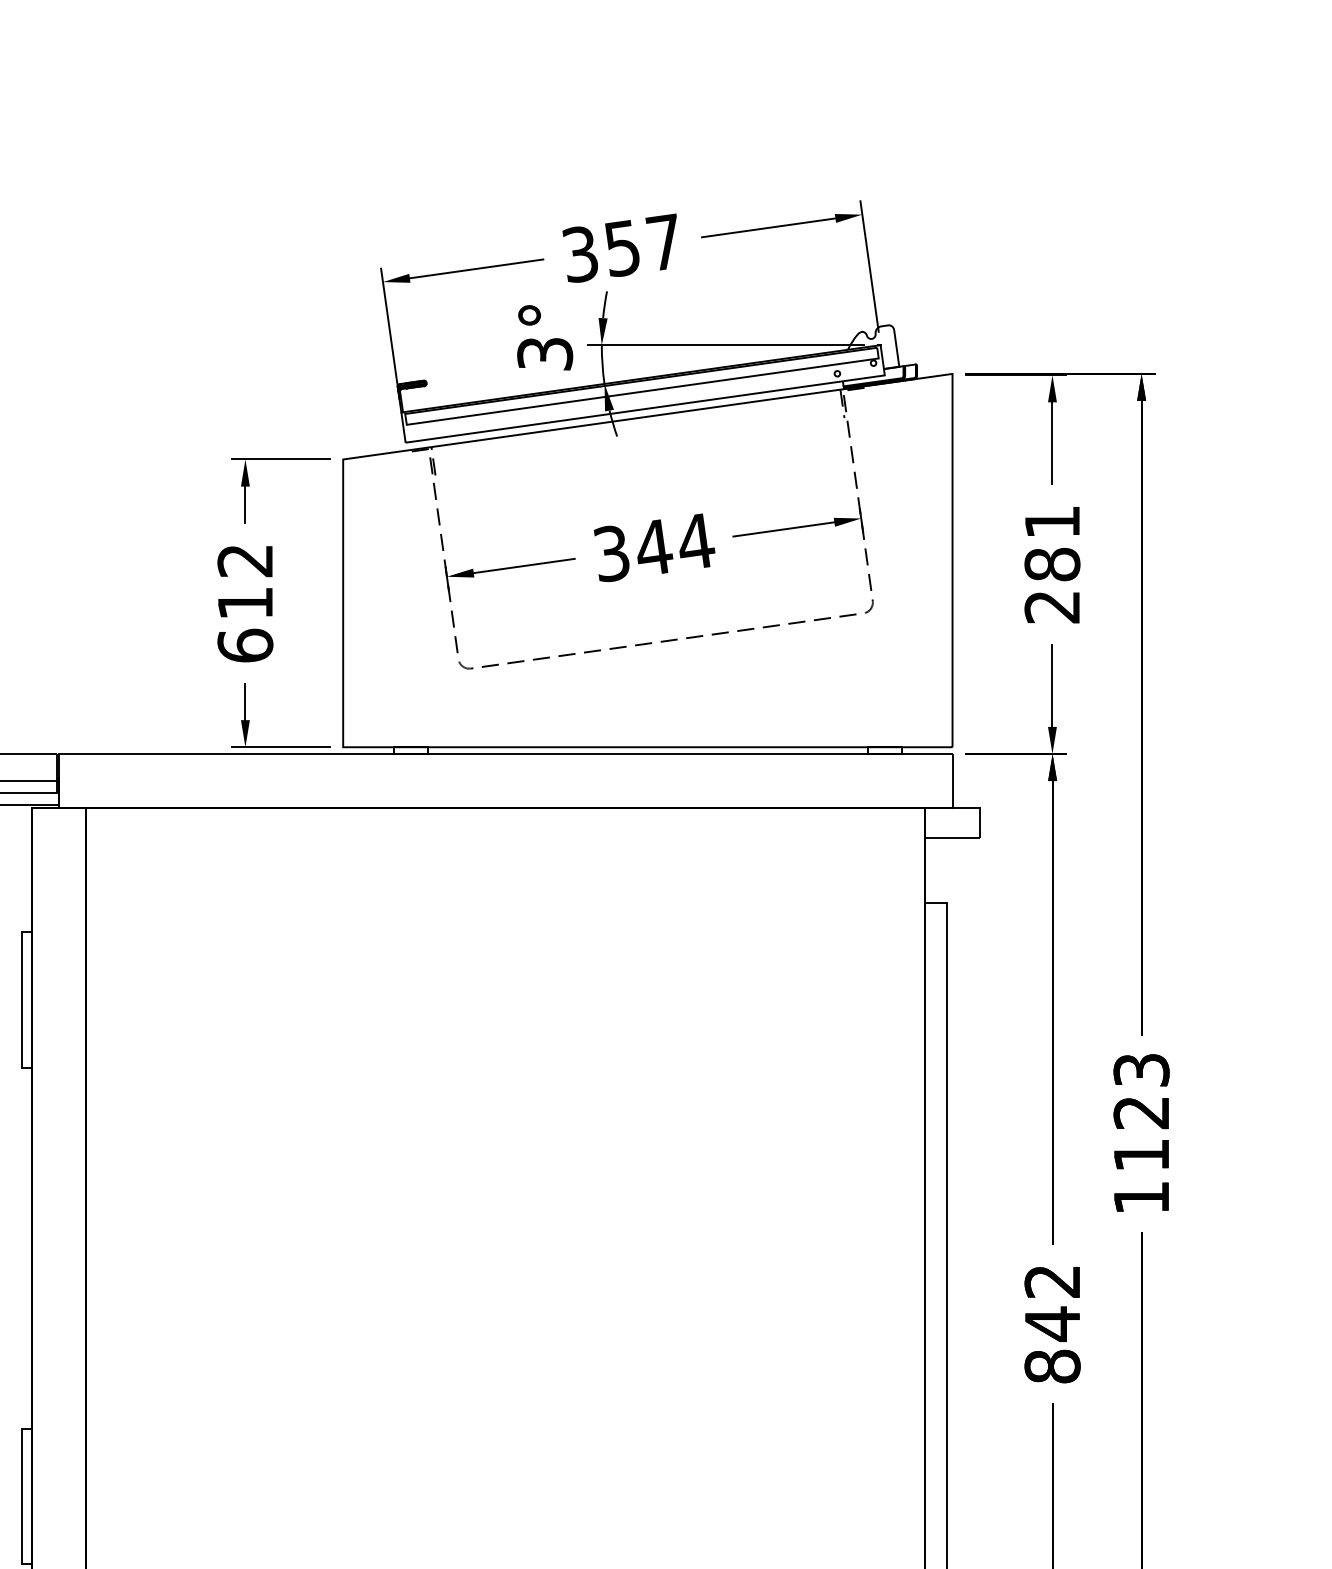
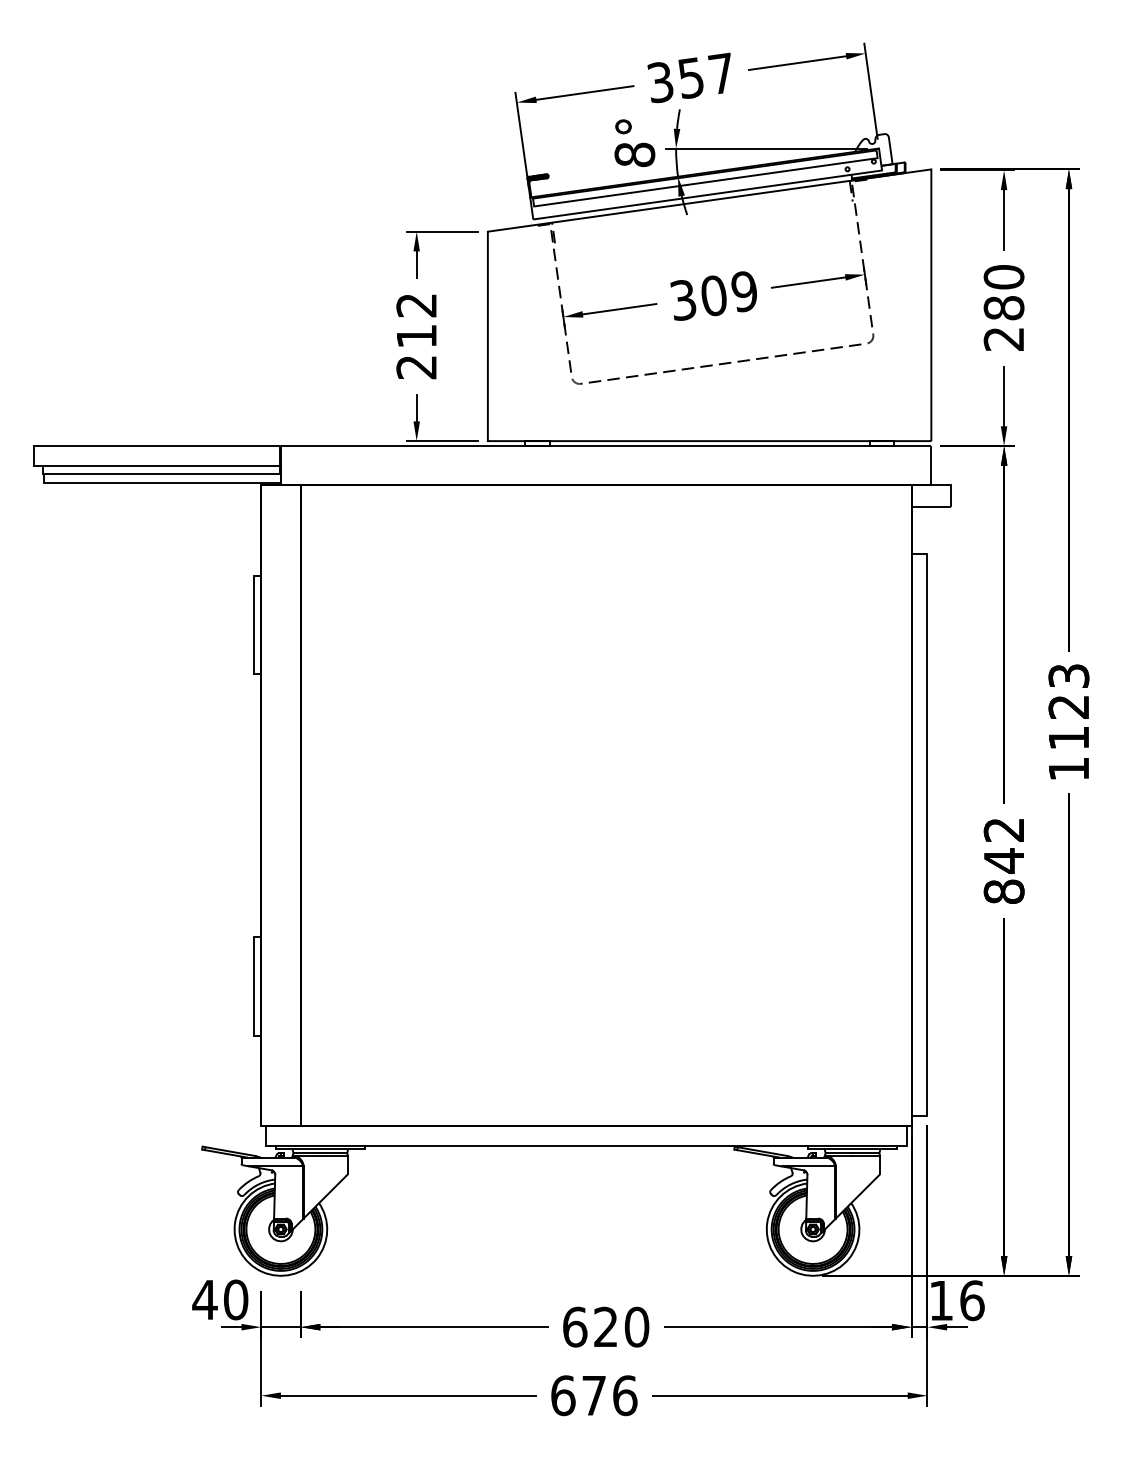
text: (544, 353) -> (634, 154), 3° -> 8°
text: (1051, 522) -> (1003, 277), 281 -> 280
text: (675, 544) -> (729, 293), 344 -> 309
text: (245, 644) -> (416, 366), 612 -> 212

